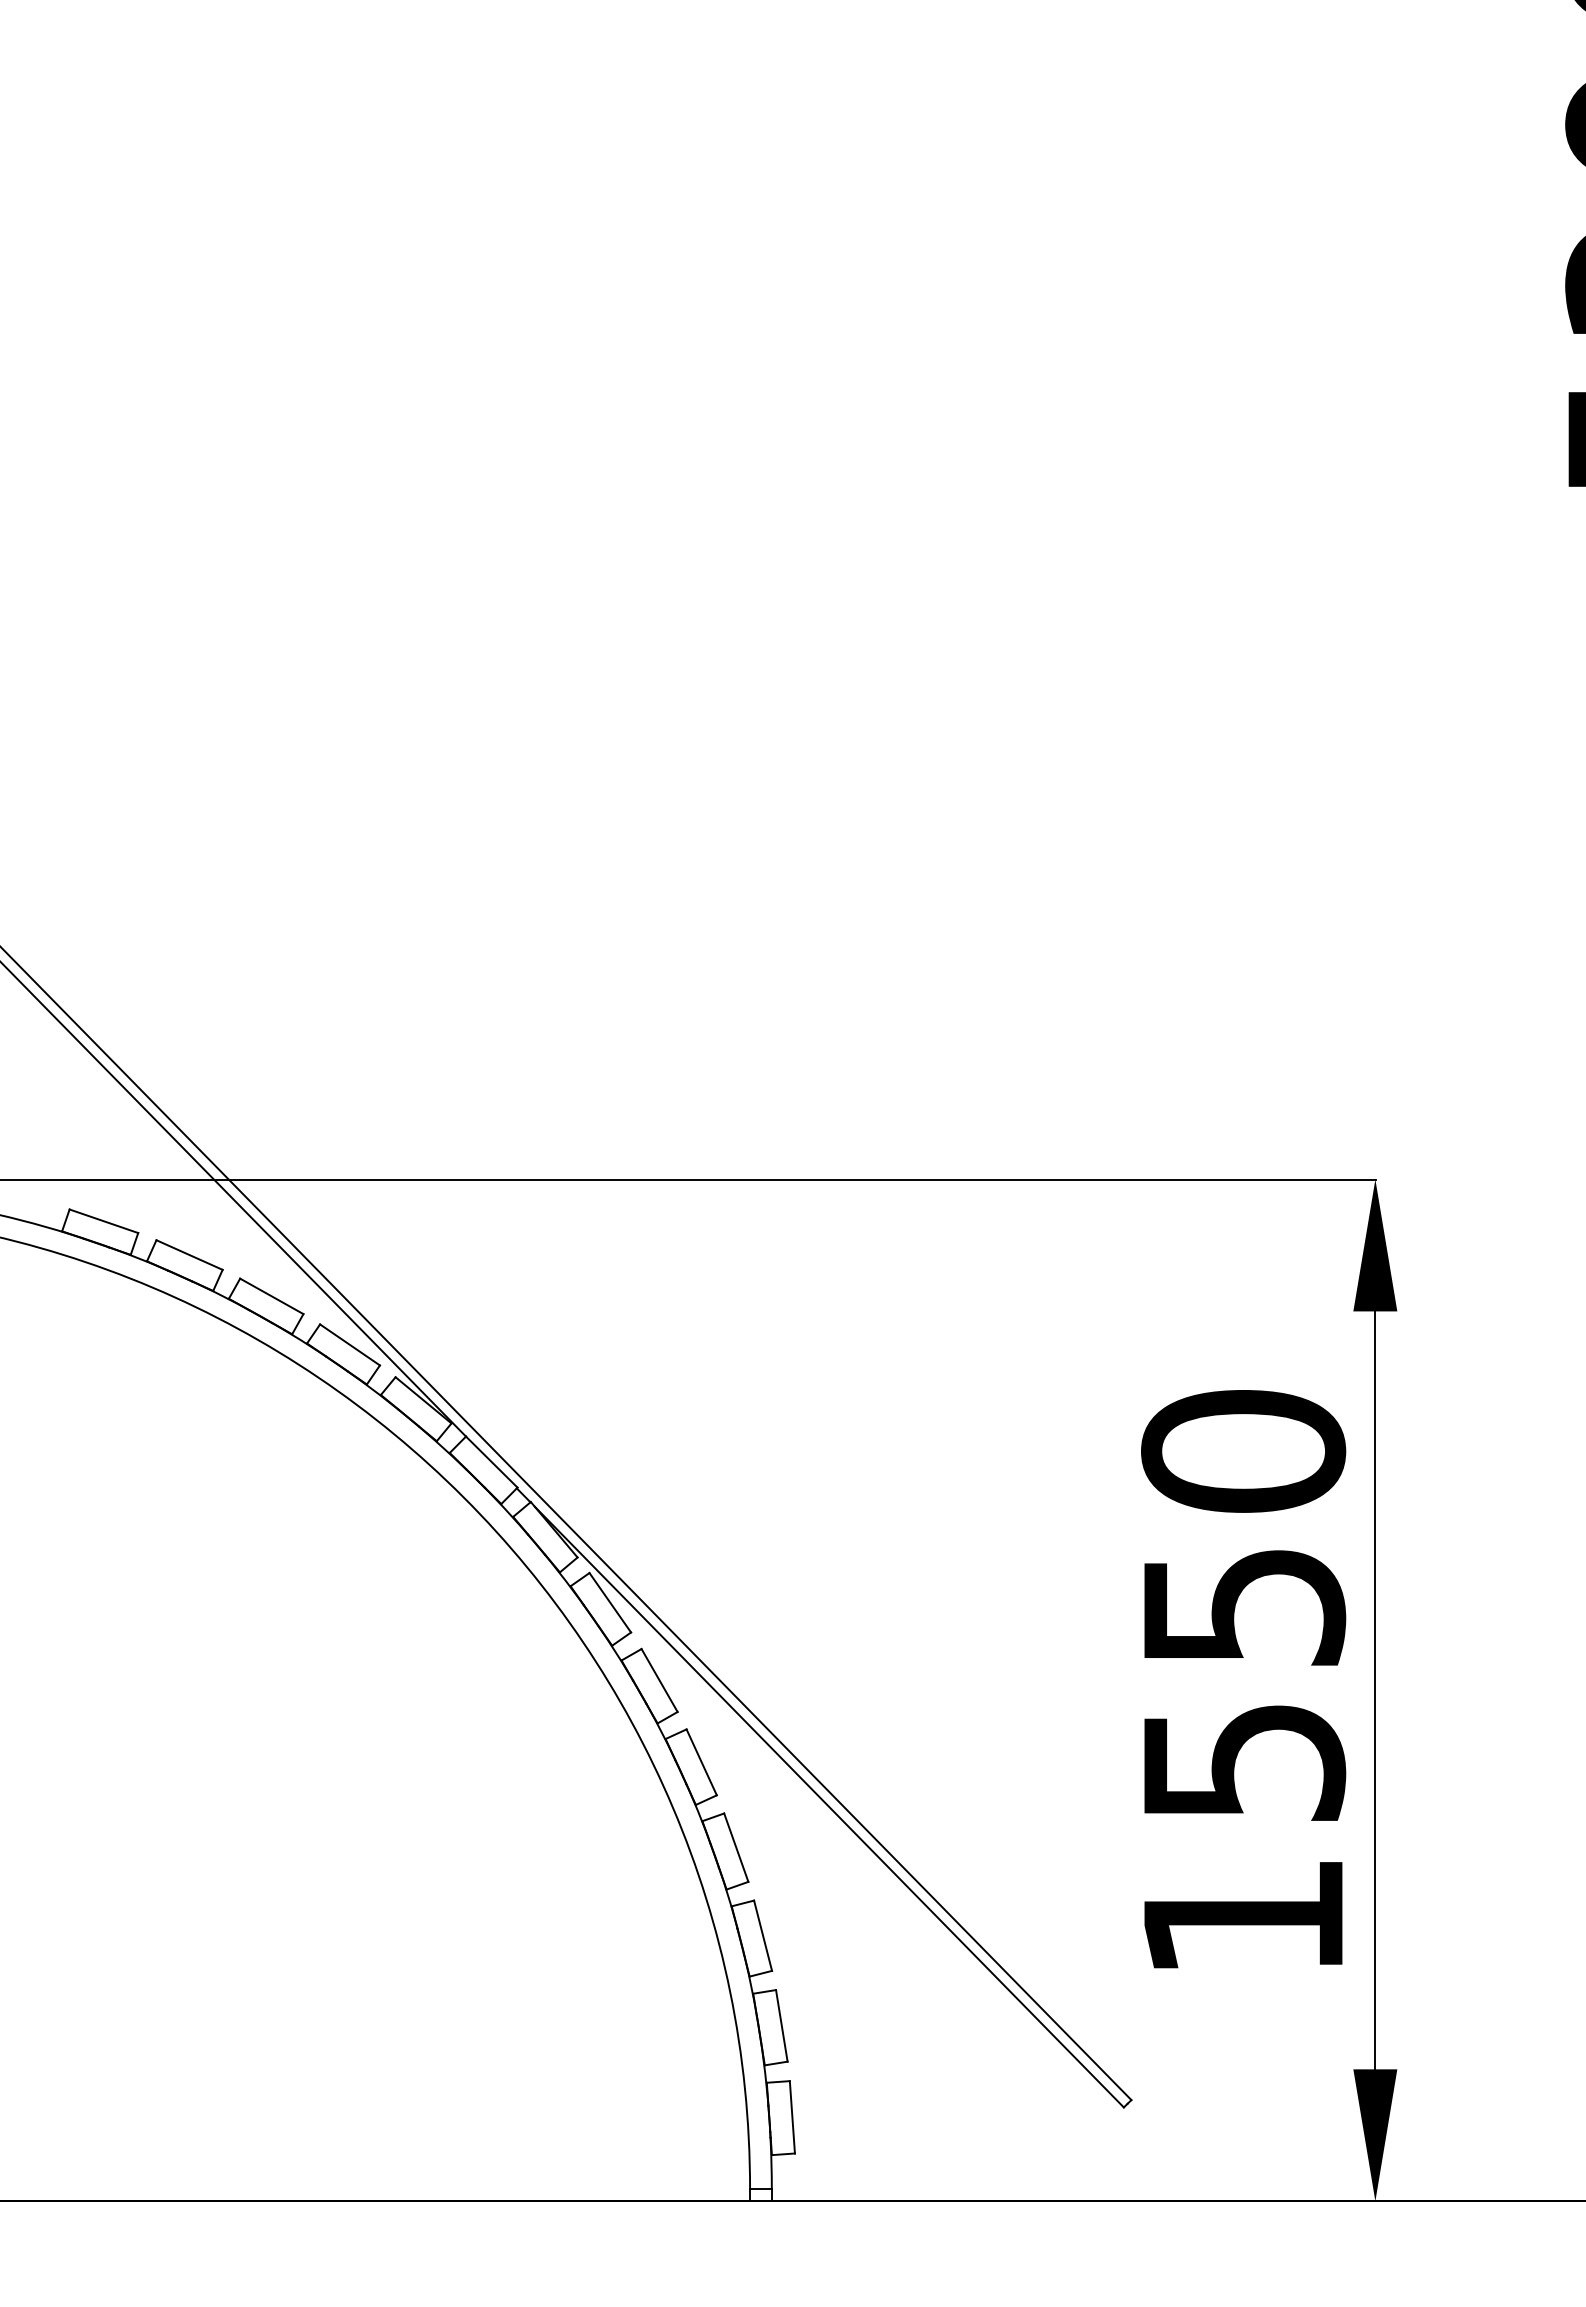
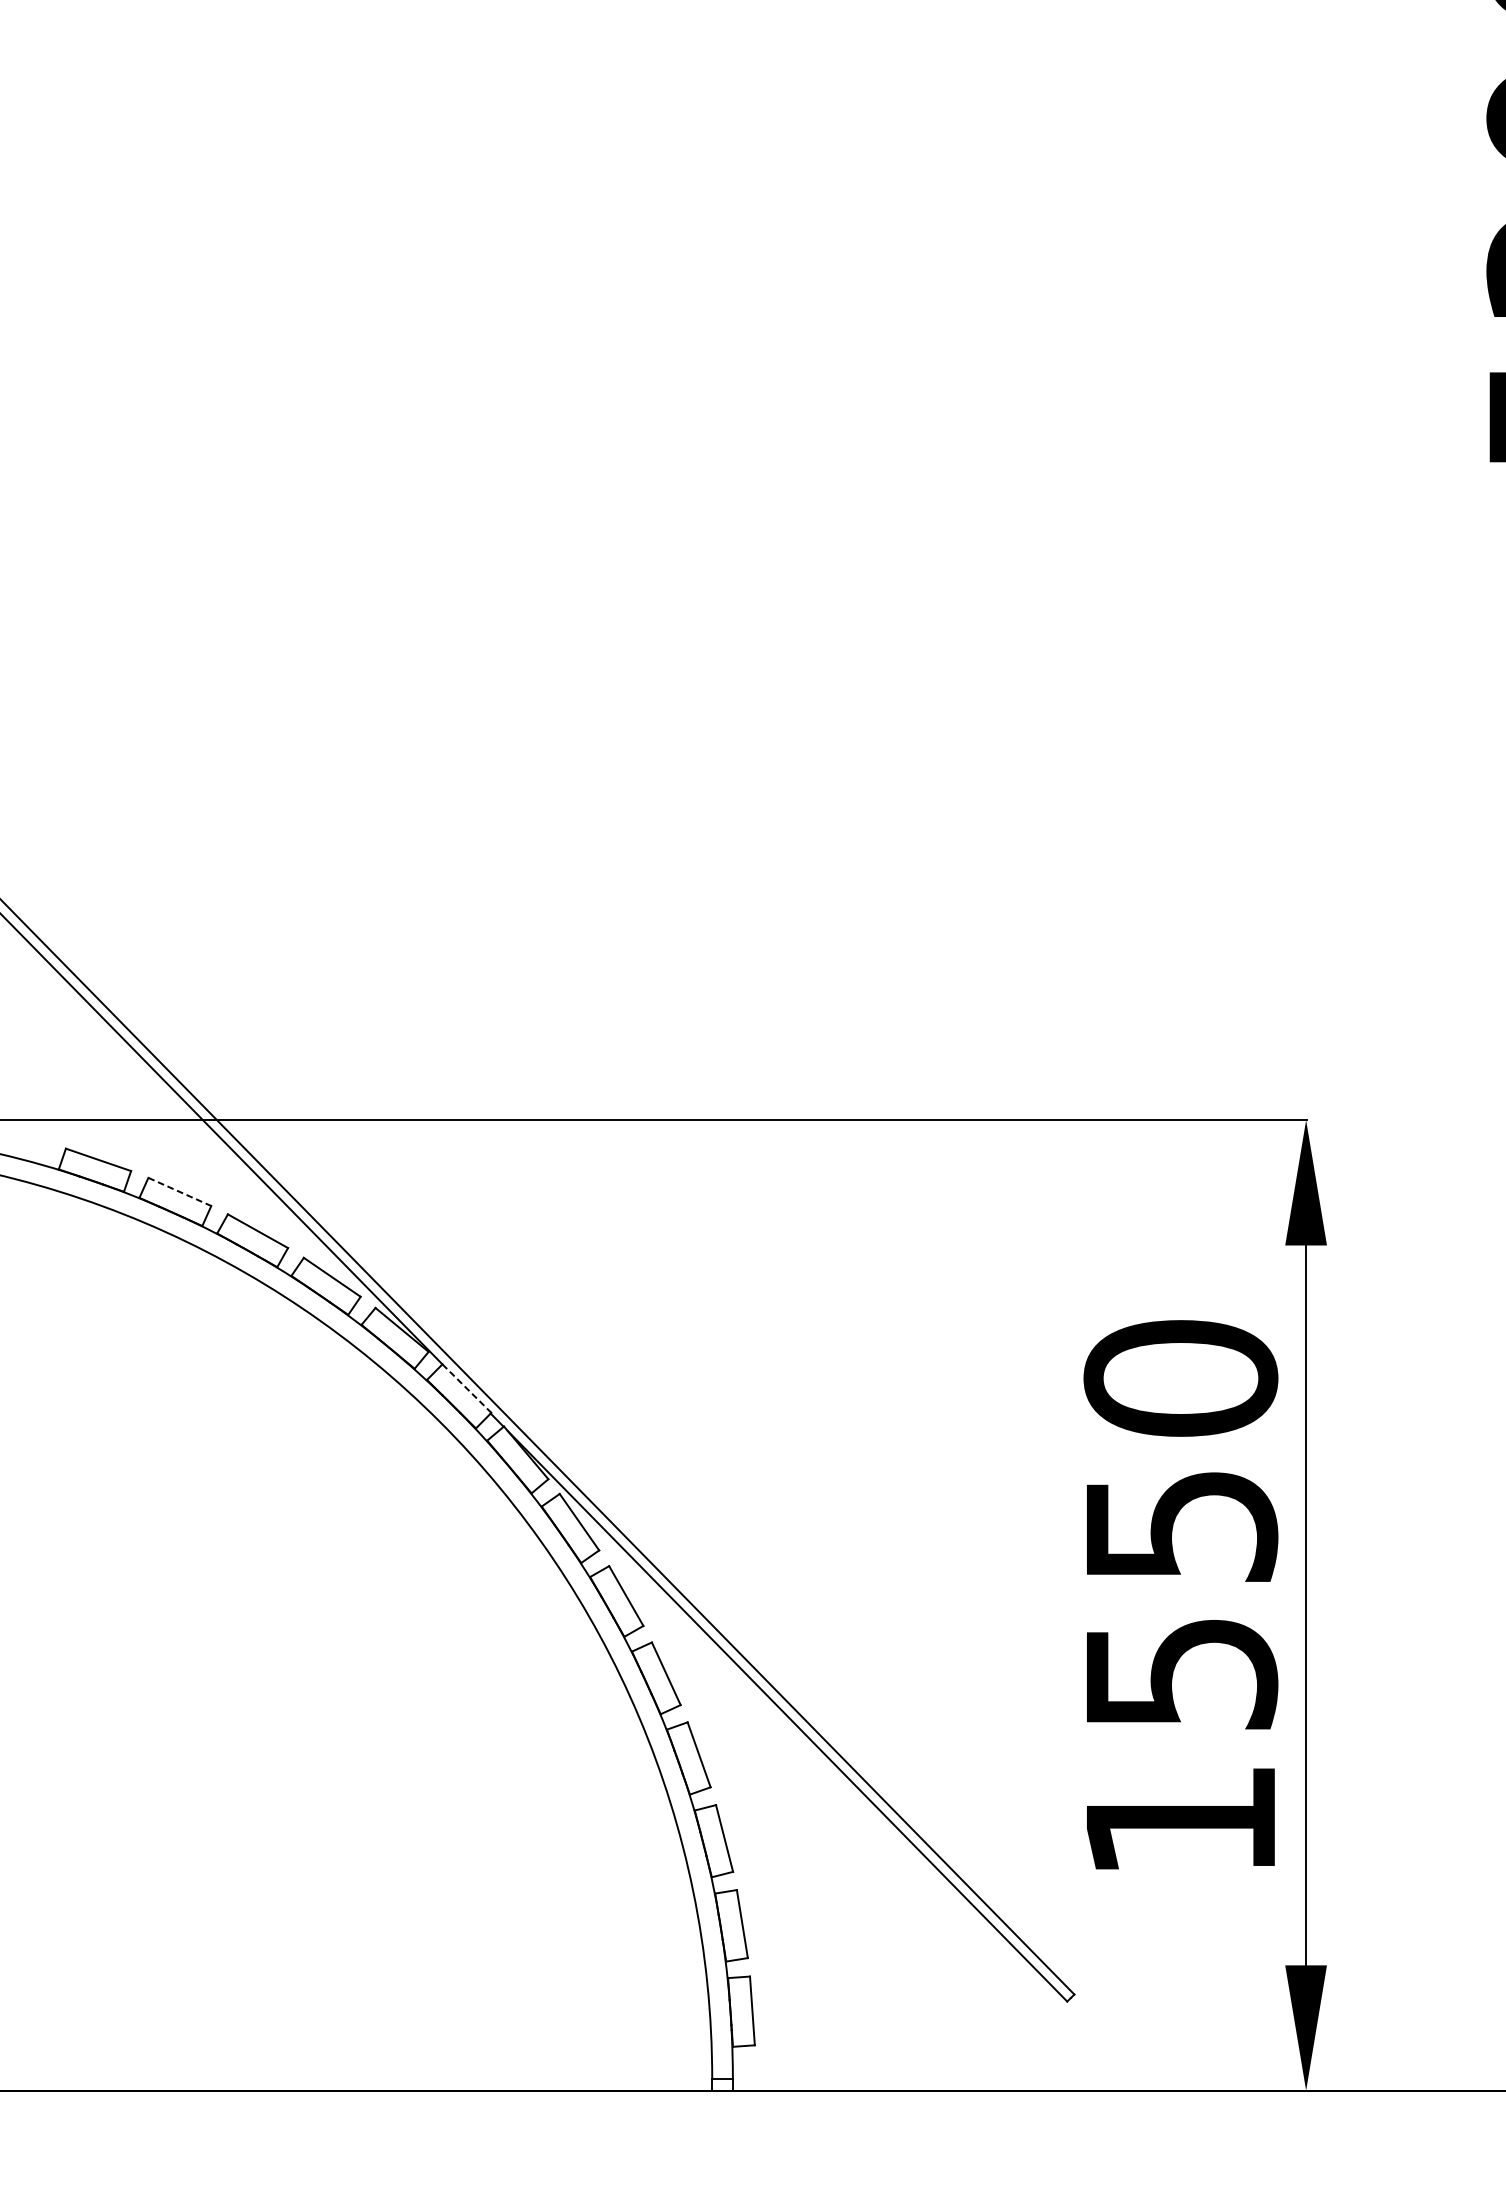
line: (190, 1255) -> (180, 1192), solid -> dashed
line: (492, 1462) -> (467, 1388), solid -> dashed

